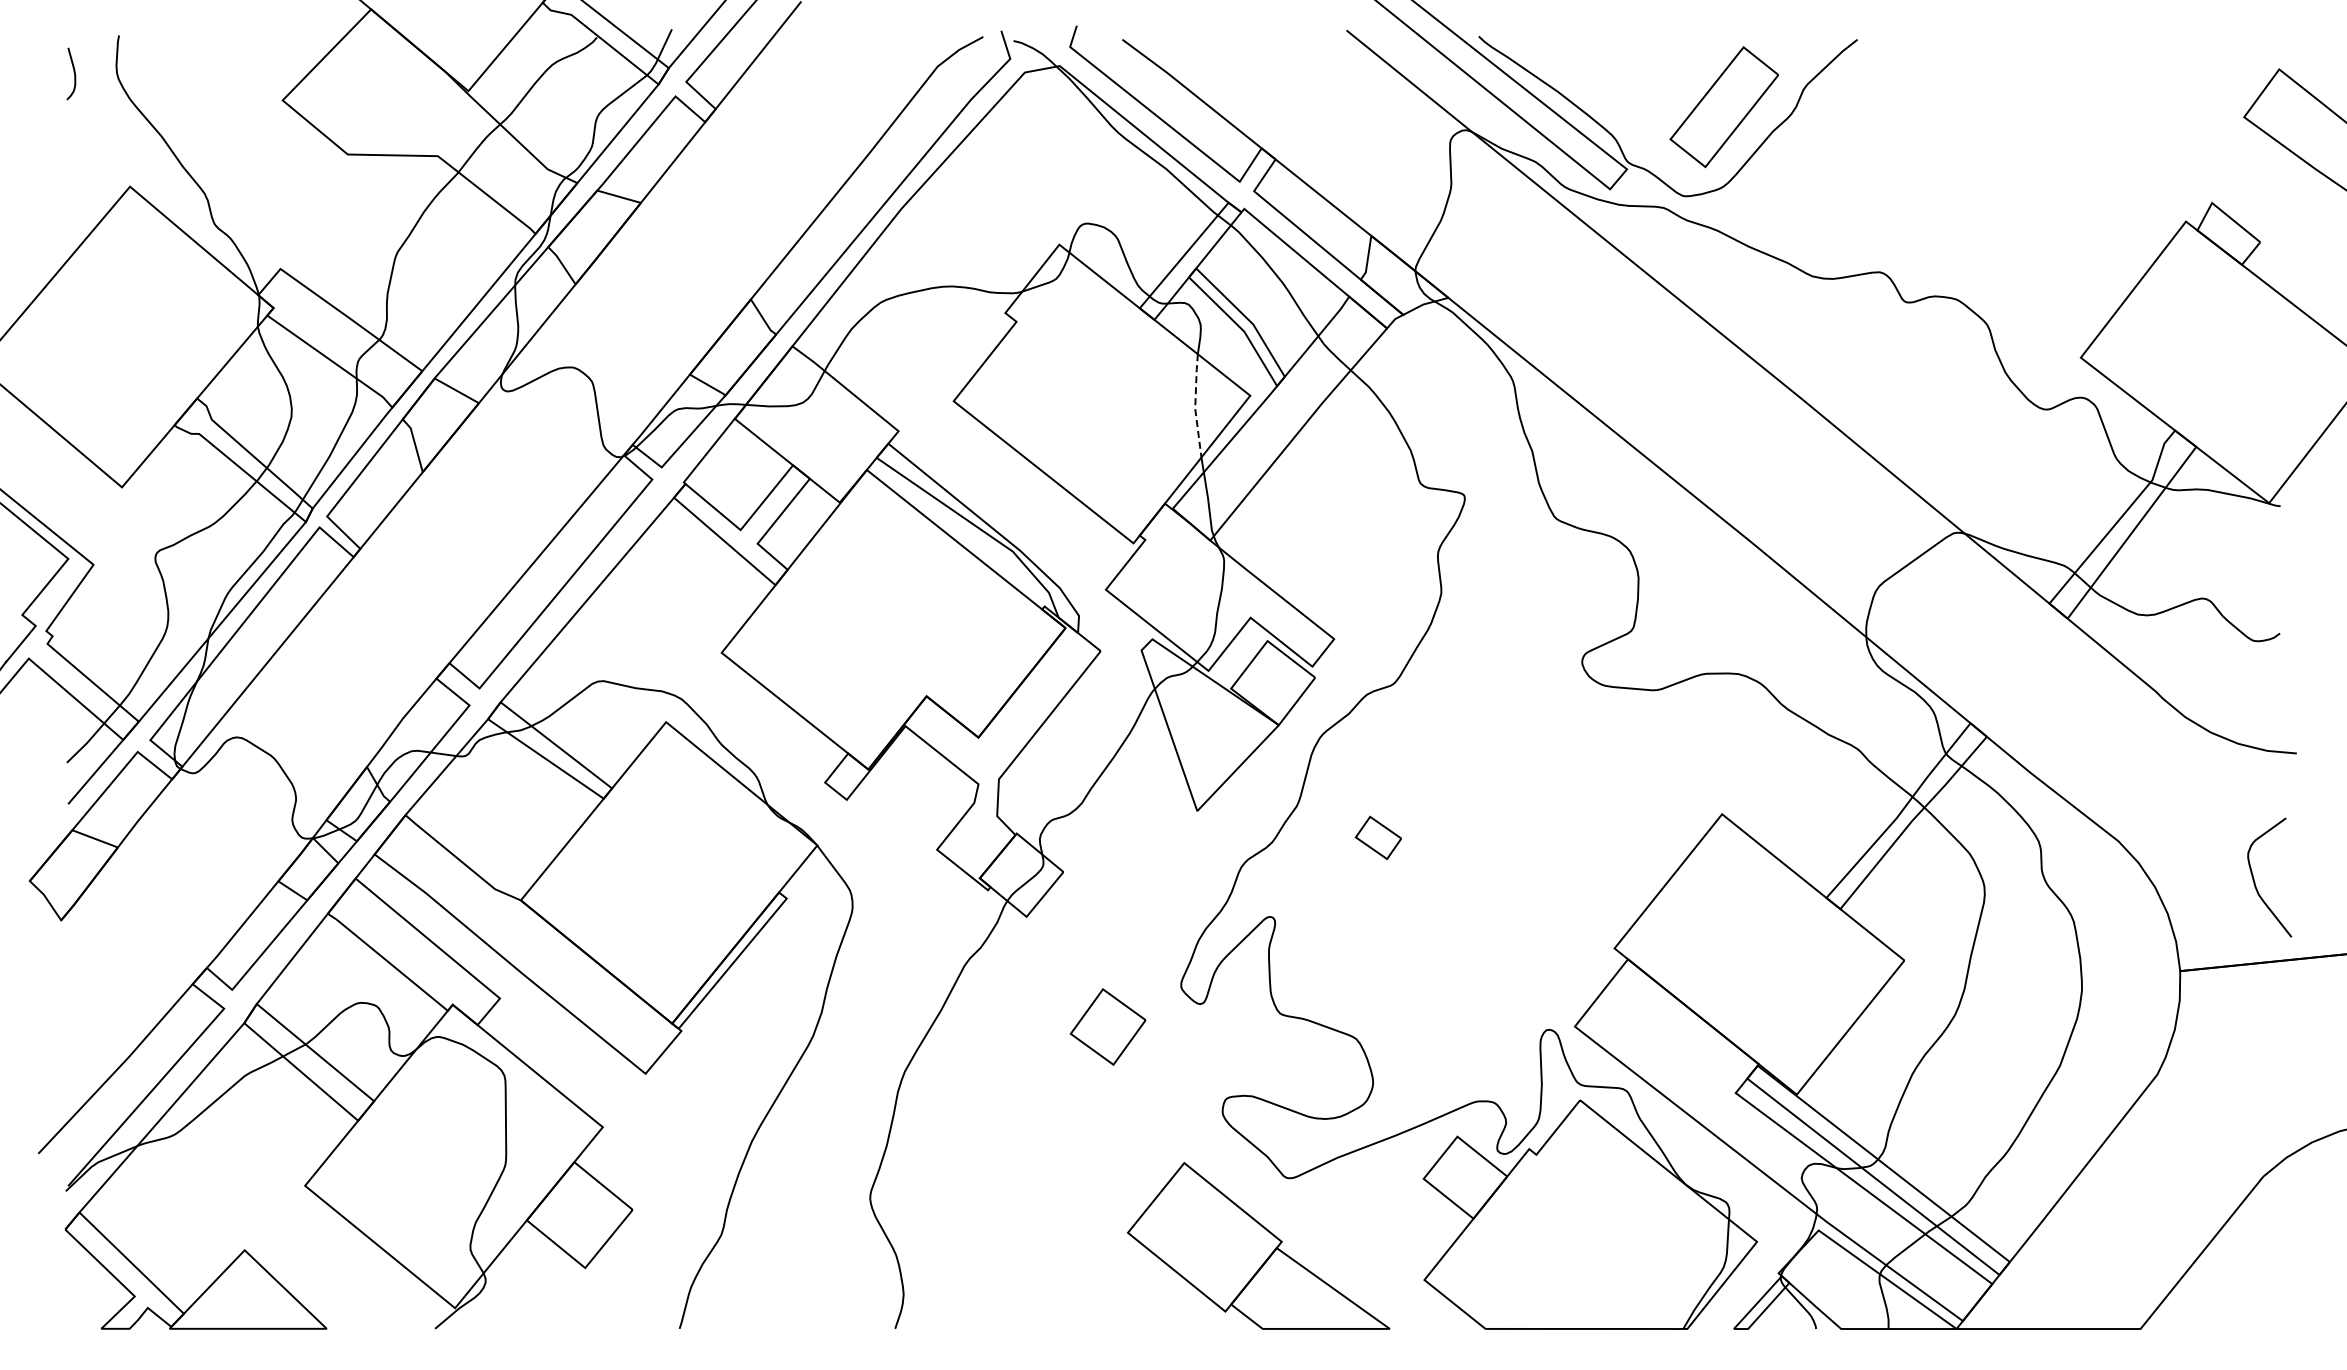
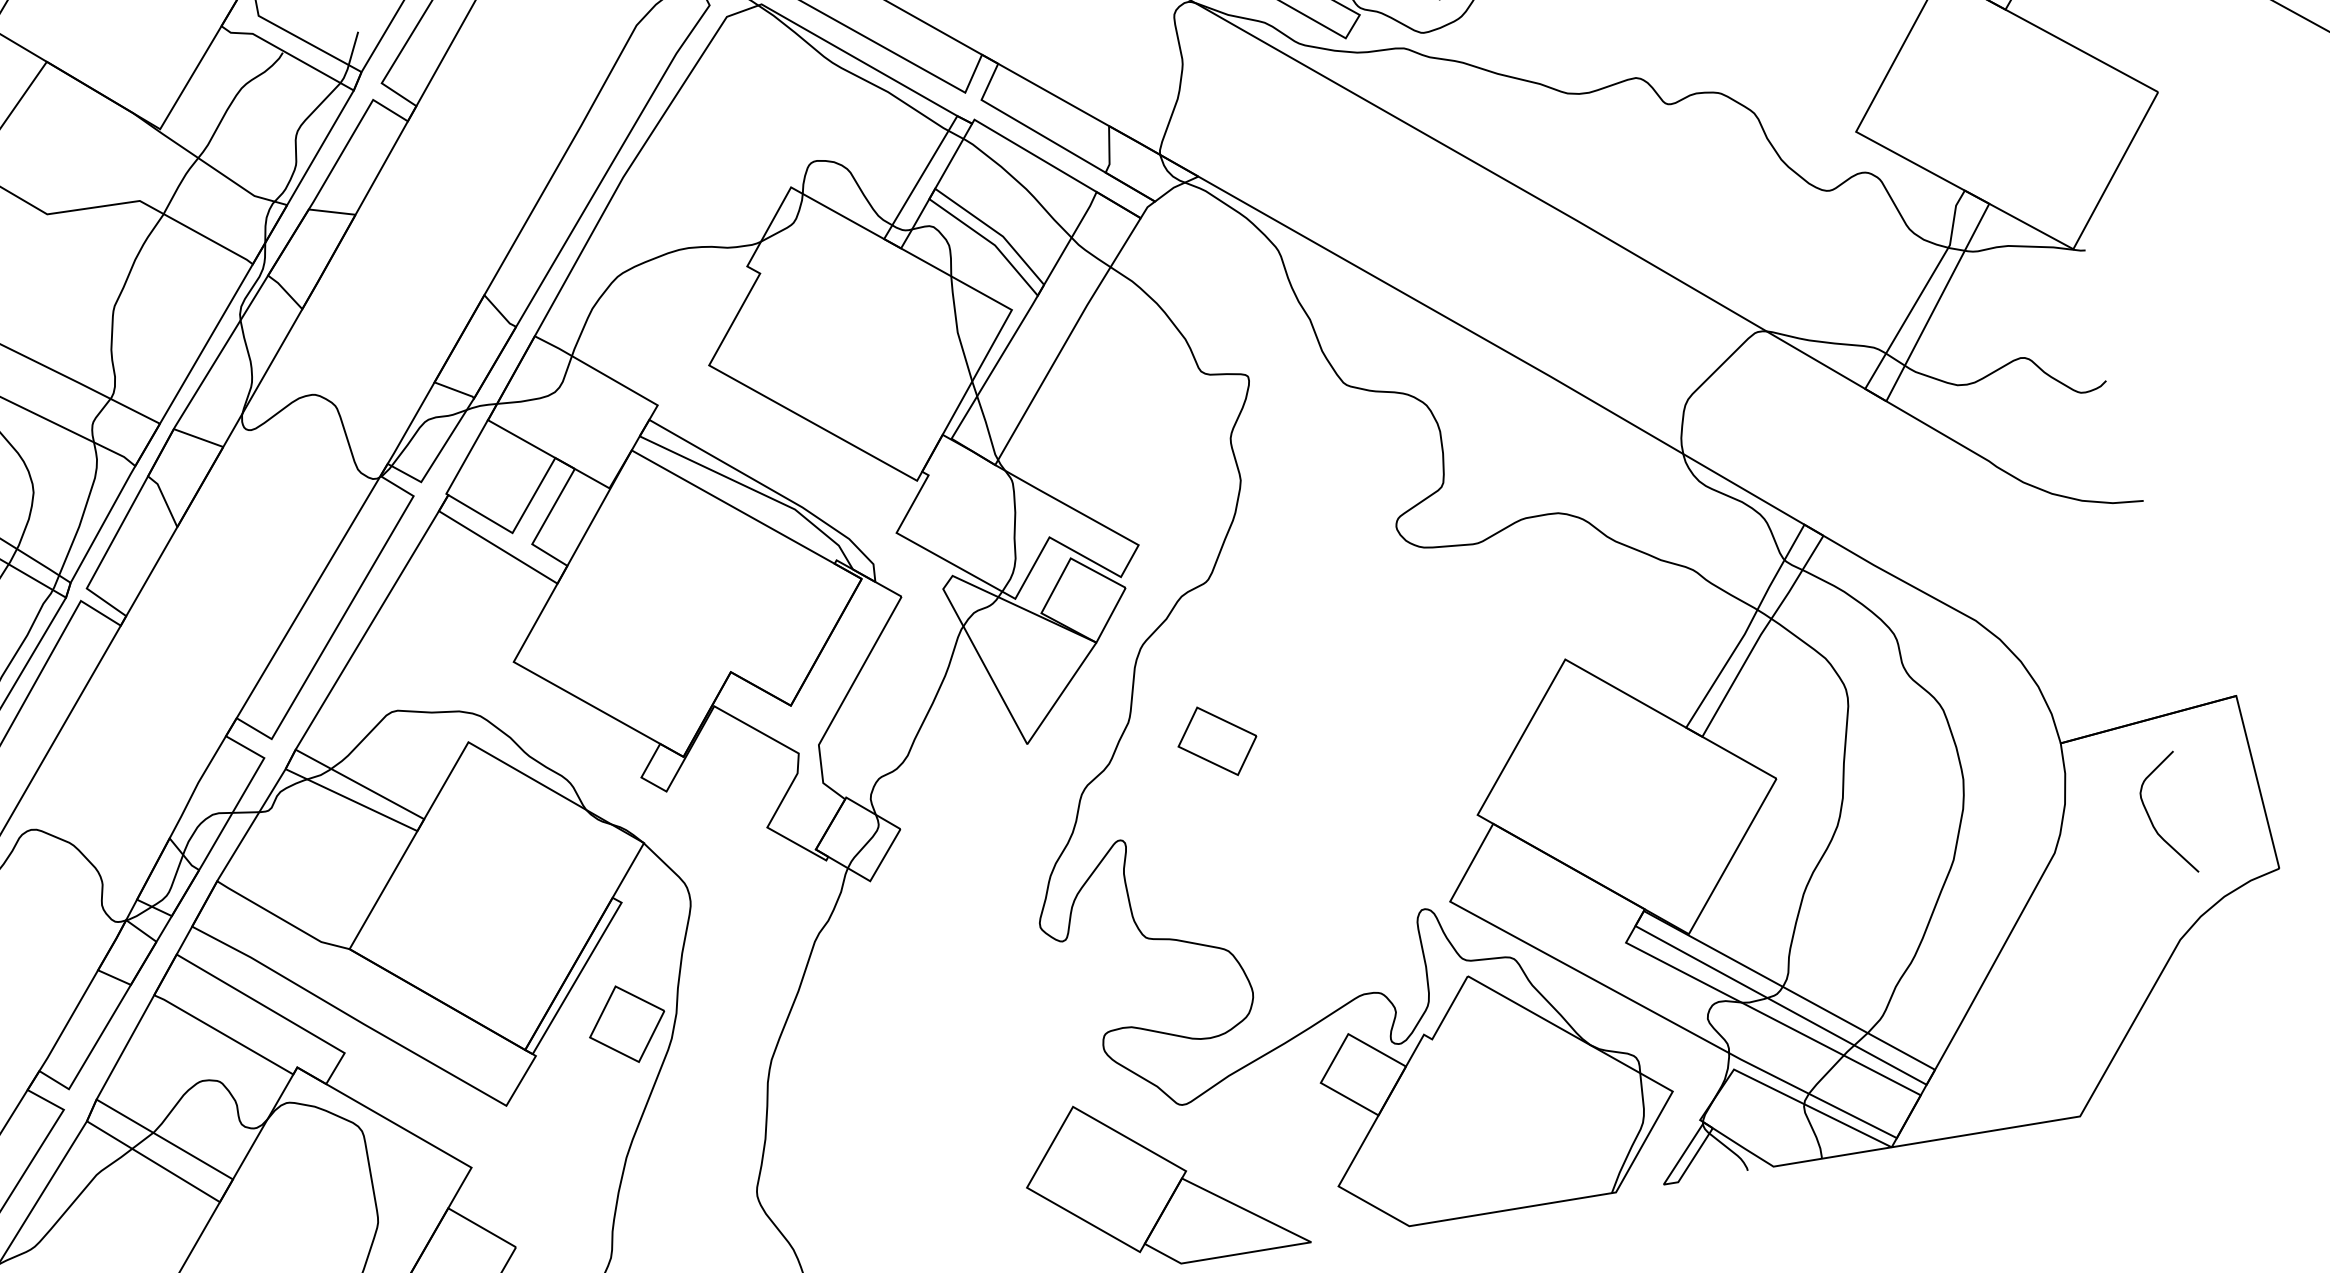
line: (1195, 405) -> (957, 329), dashed -> solid
part: (1378, 837) -> (1217, 740), size x1.67
curve: (2255, 882) -> (2152, 822), moved
part: (1107, 1026) -> (626, 1023), moved

